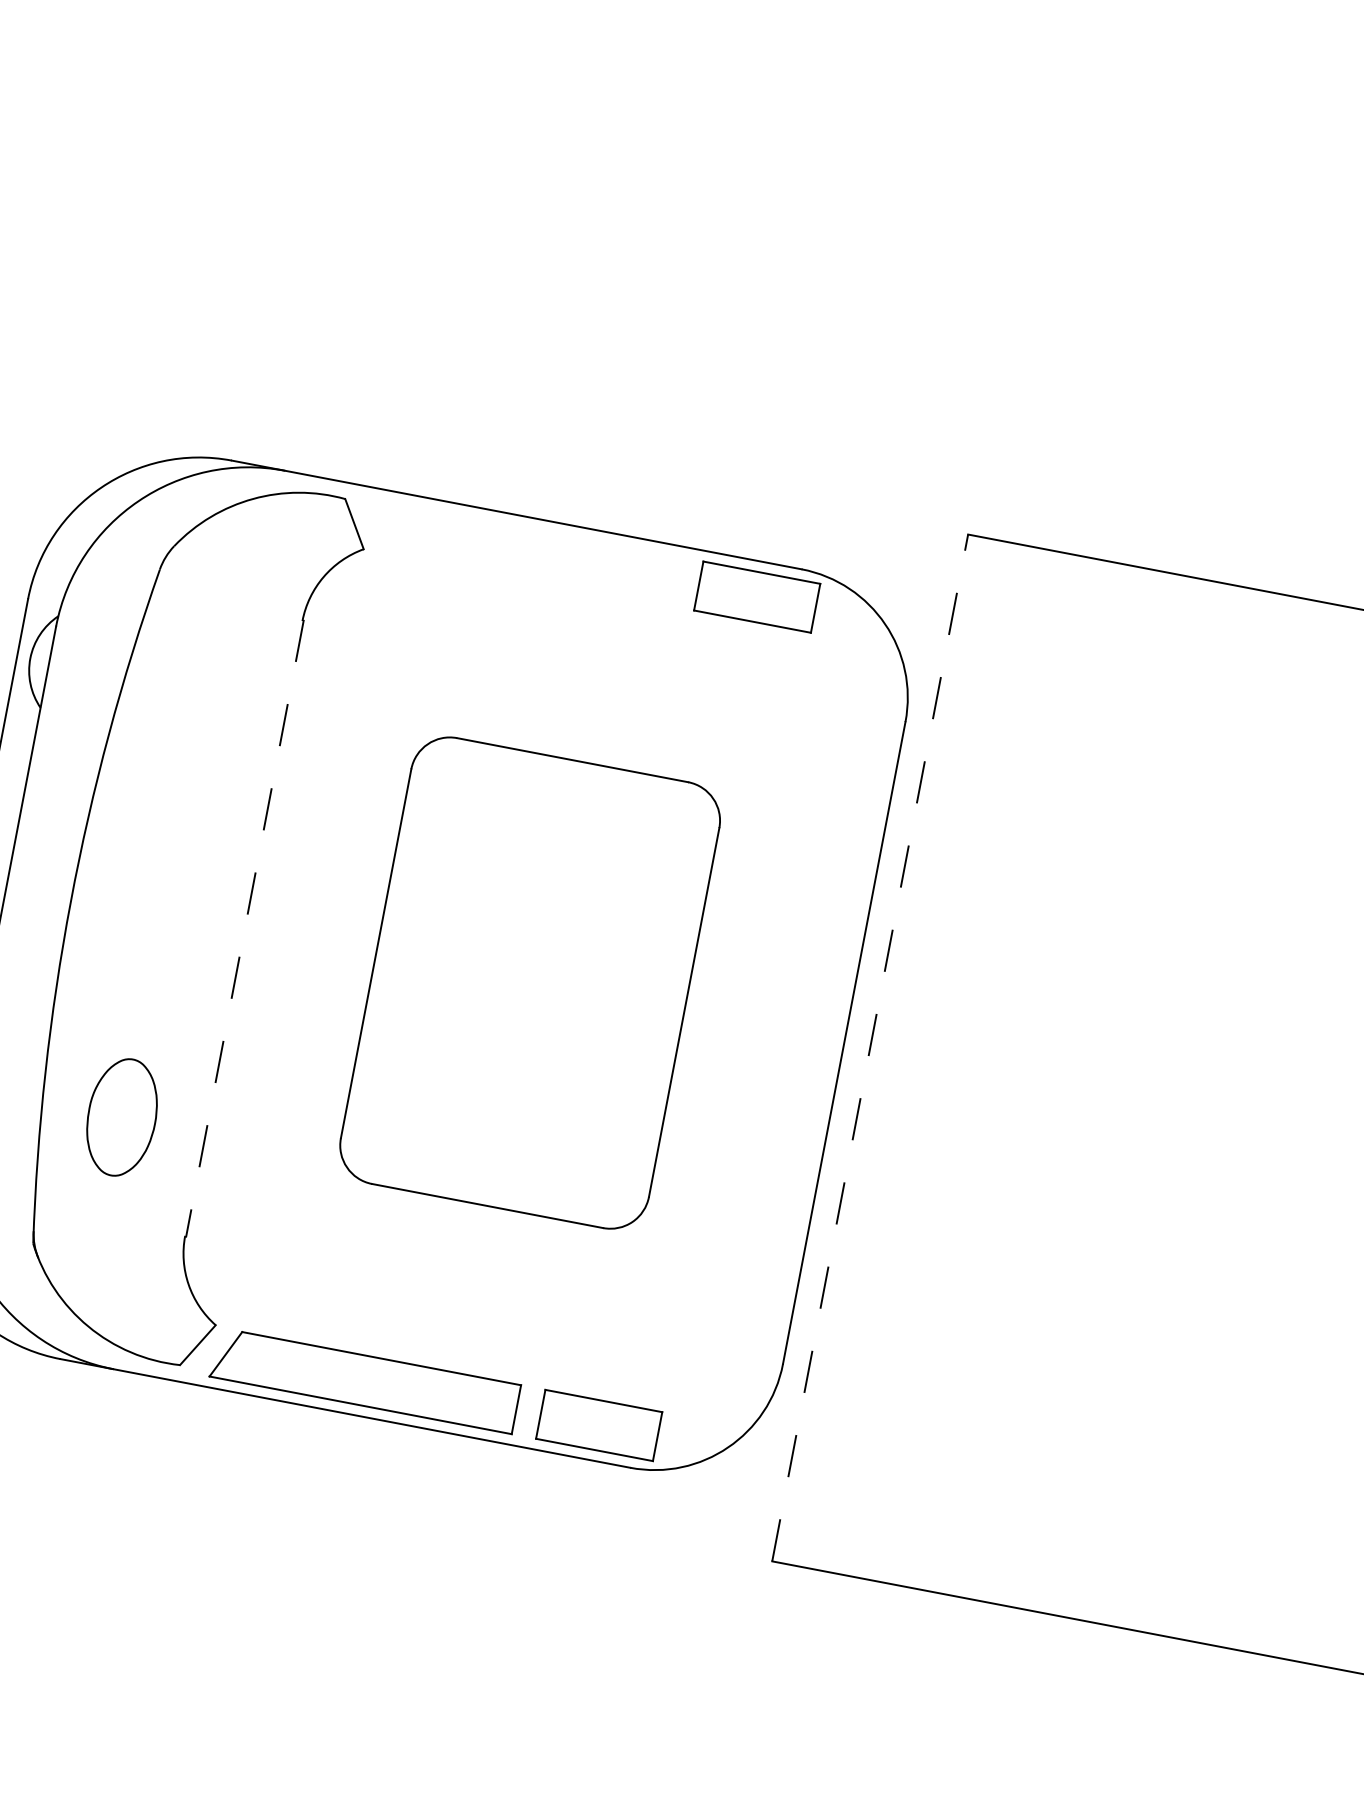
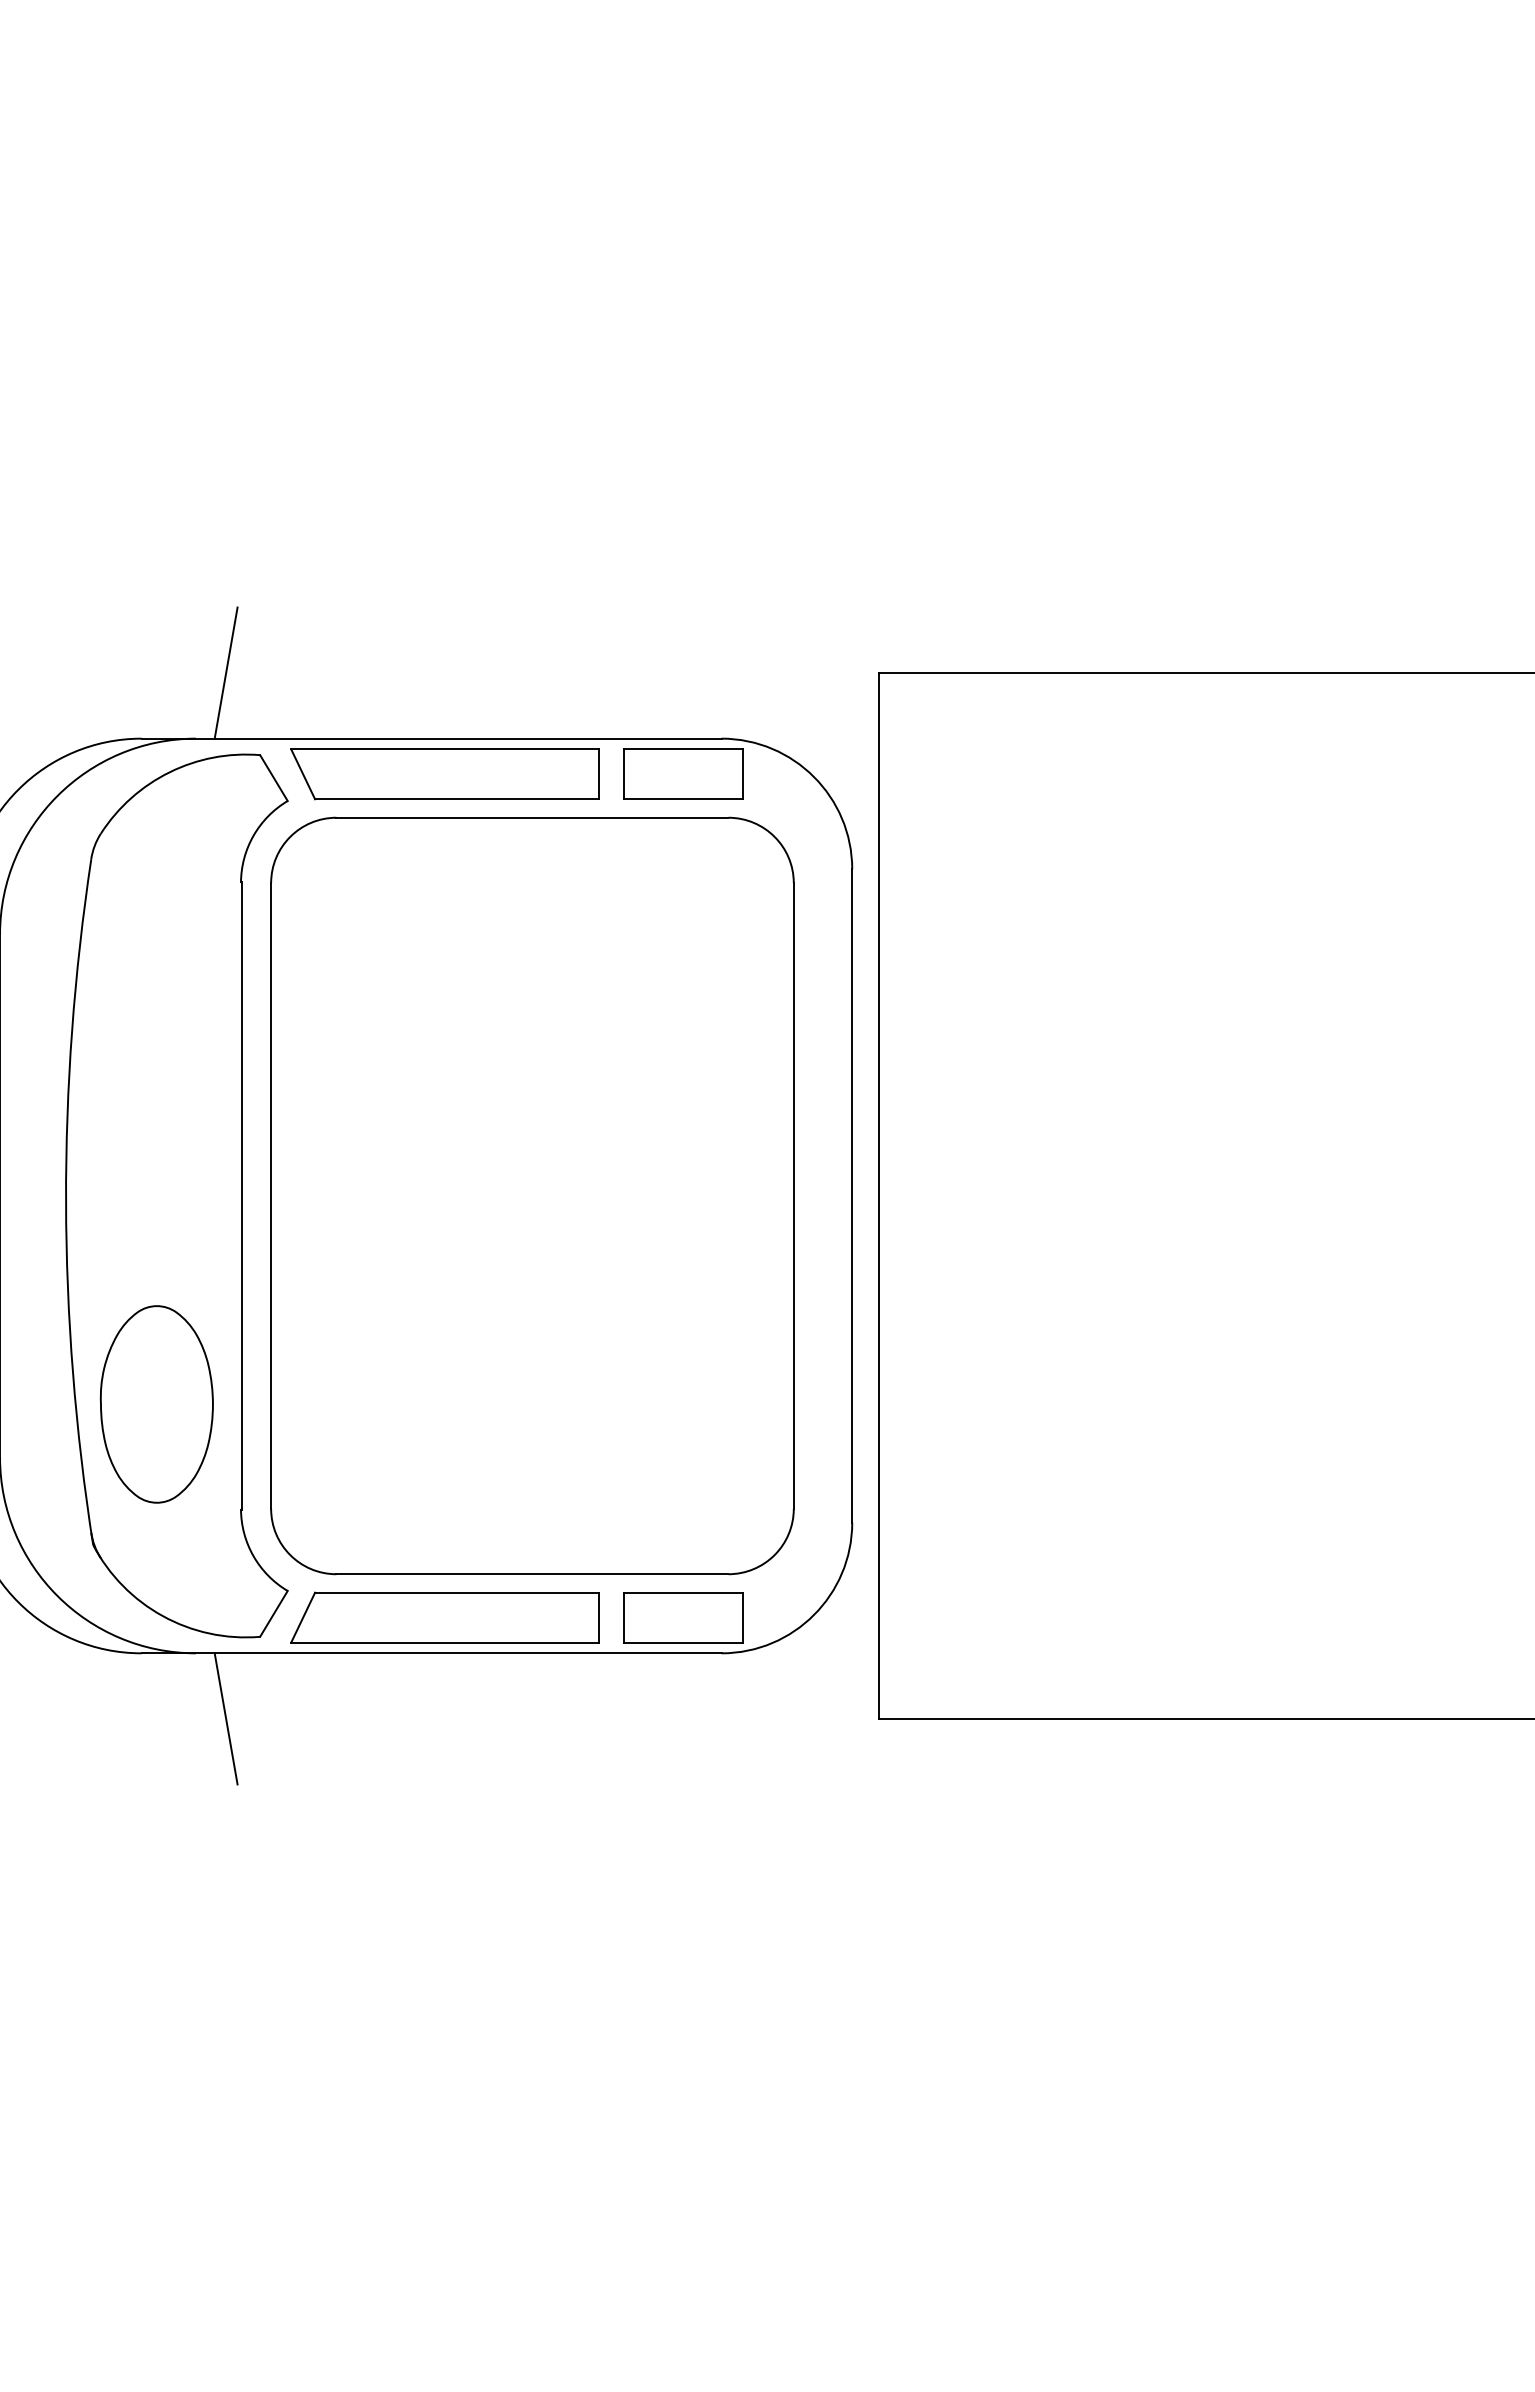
line: (326, 411) -> (225, 672), added
part: (522, 552) -> (444, 774), added
line: (245, 929) -> (242, 1196), dashed -> solid
part: (530, 982) -> (532, 1195), size x1.67
line: (869, 1048) -> (878, 1196), dashed -> solid
part: (121, 1117) -> (156, 1404), size x1.67
line: (130, 1438) -> (225, 1718), added

